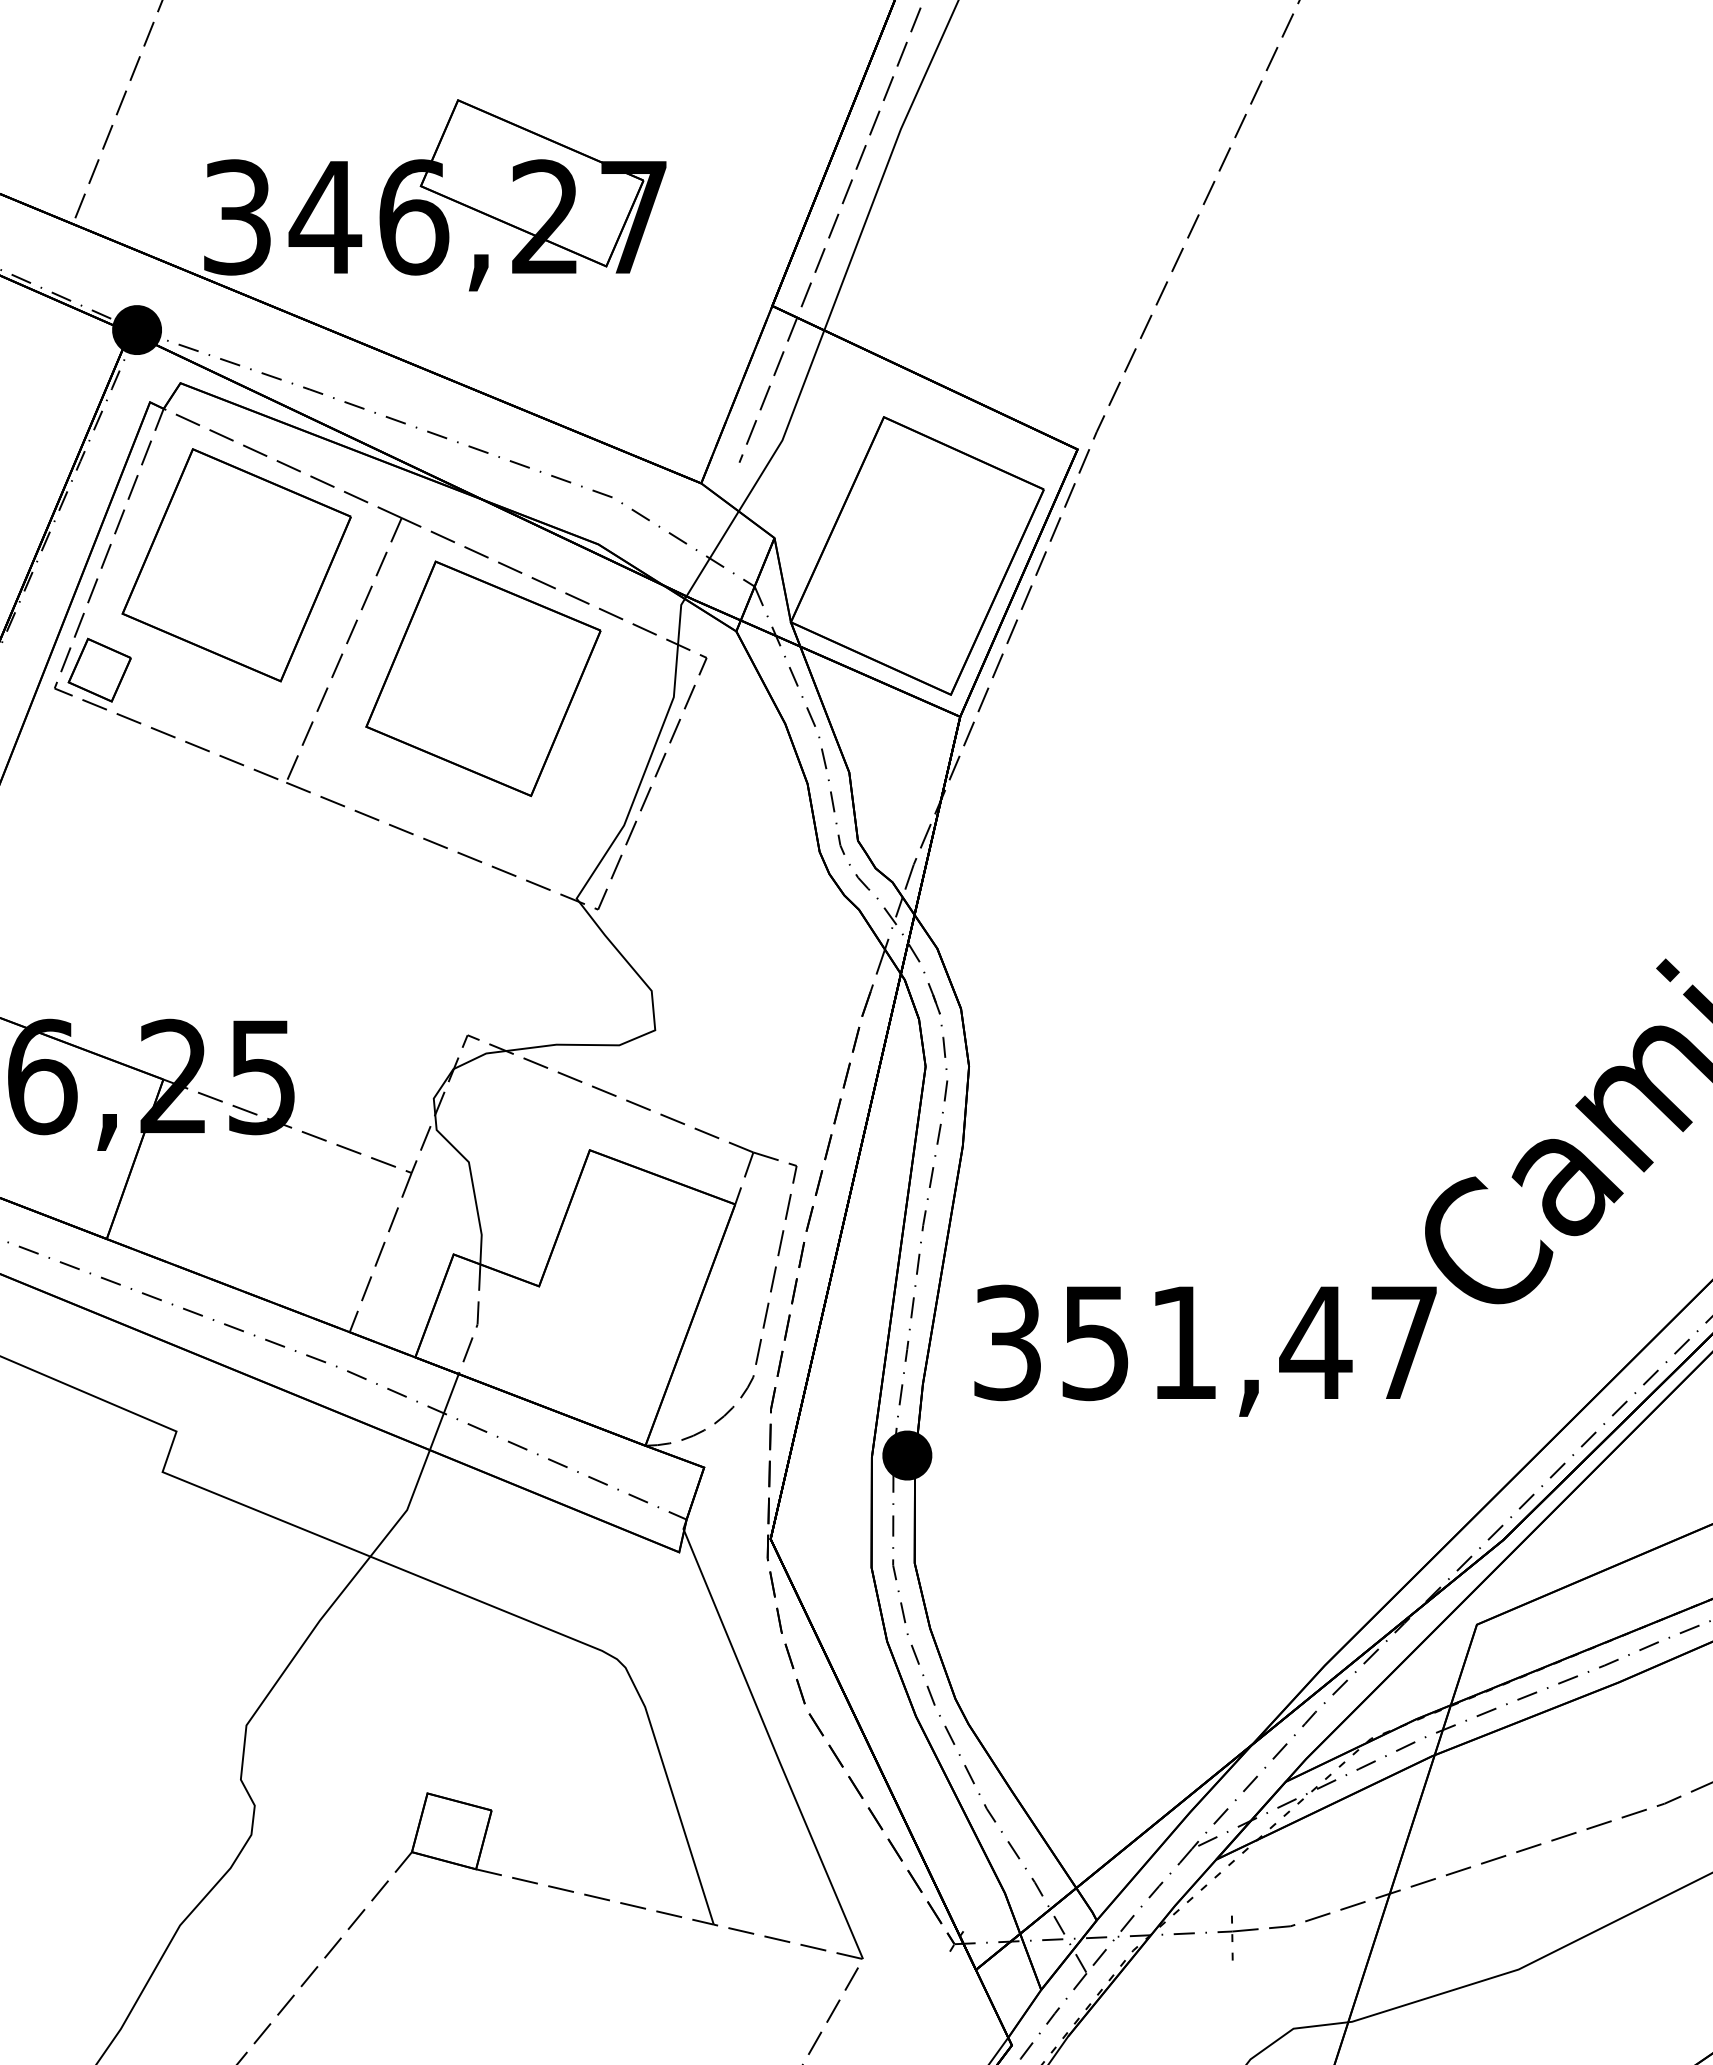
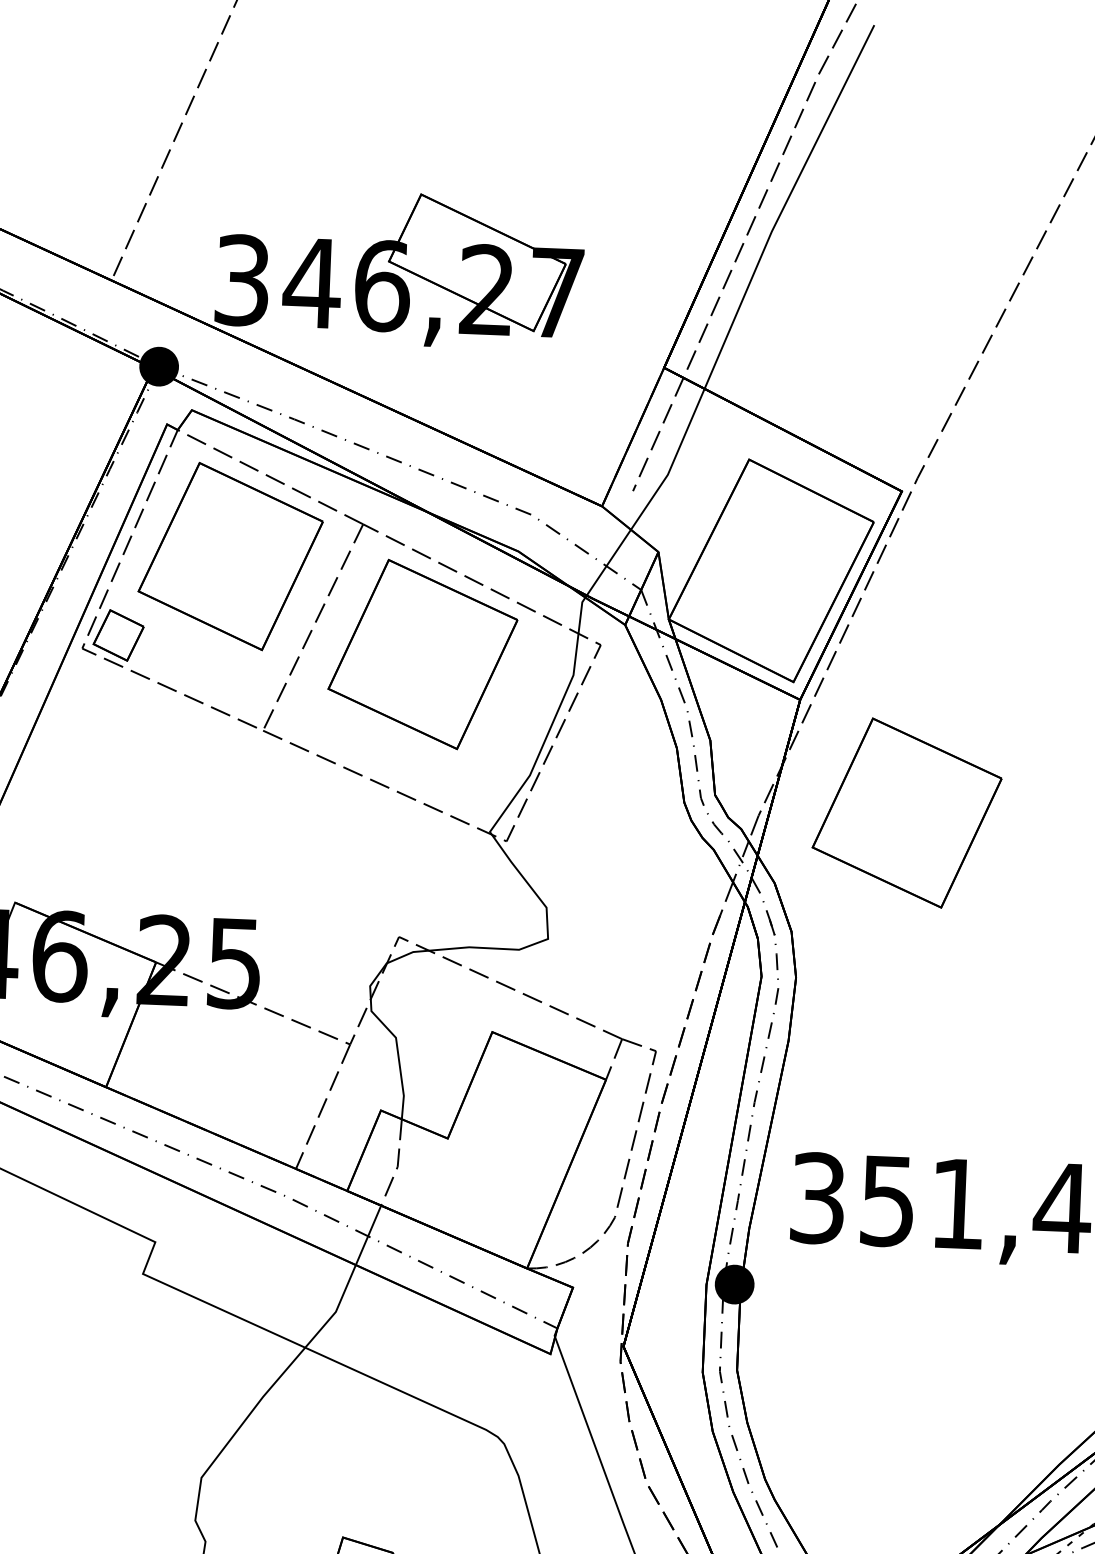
part: (1100, 853) -> (907, 812), added

